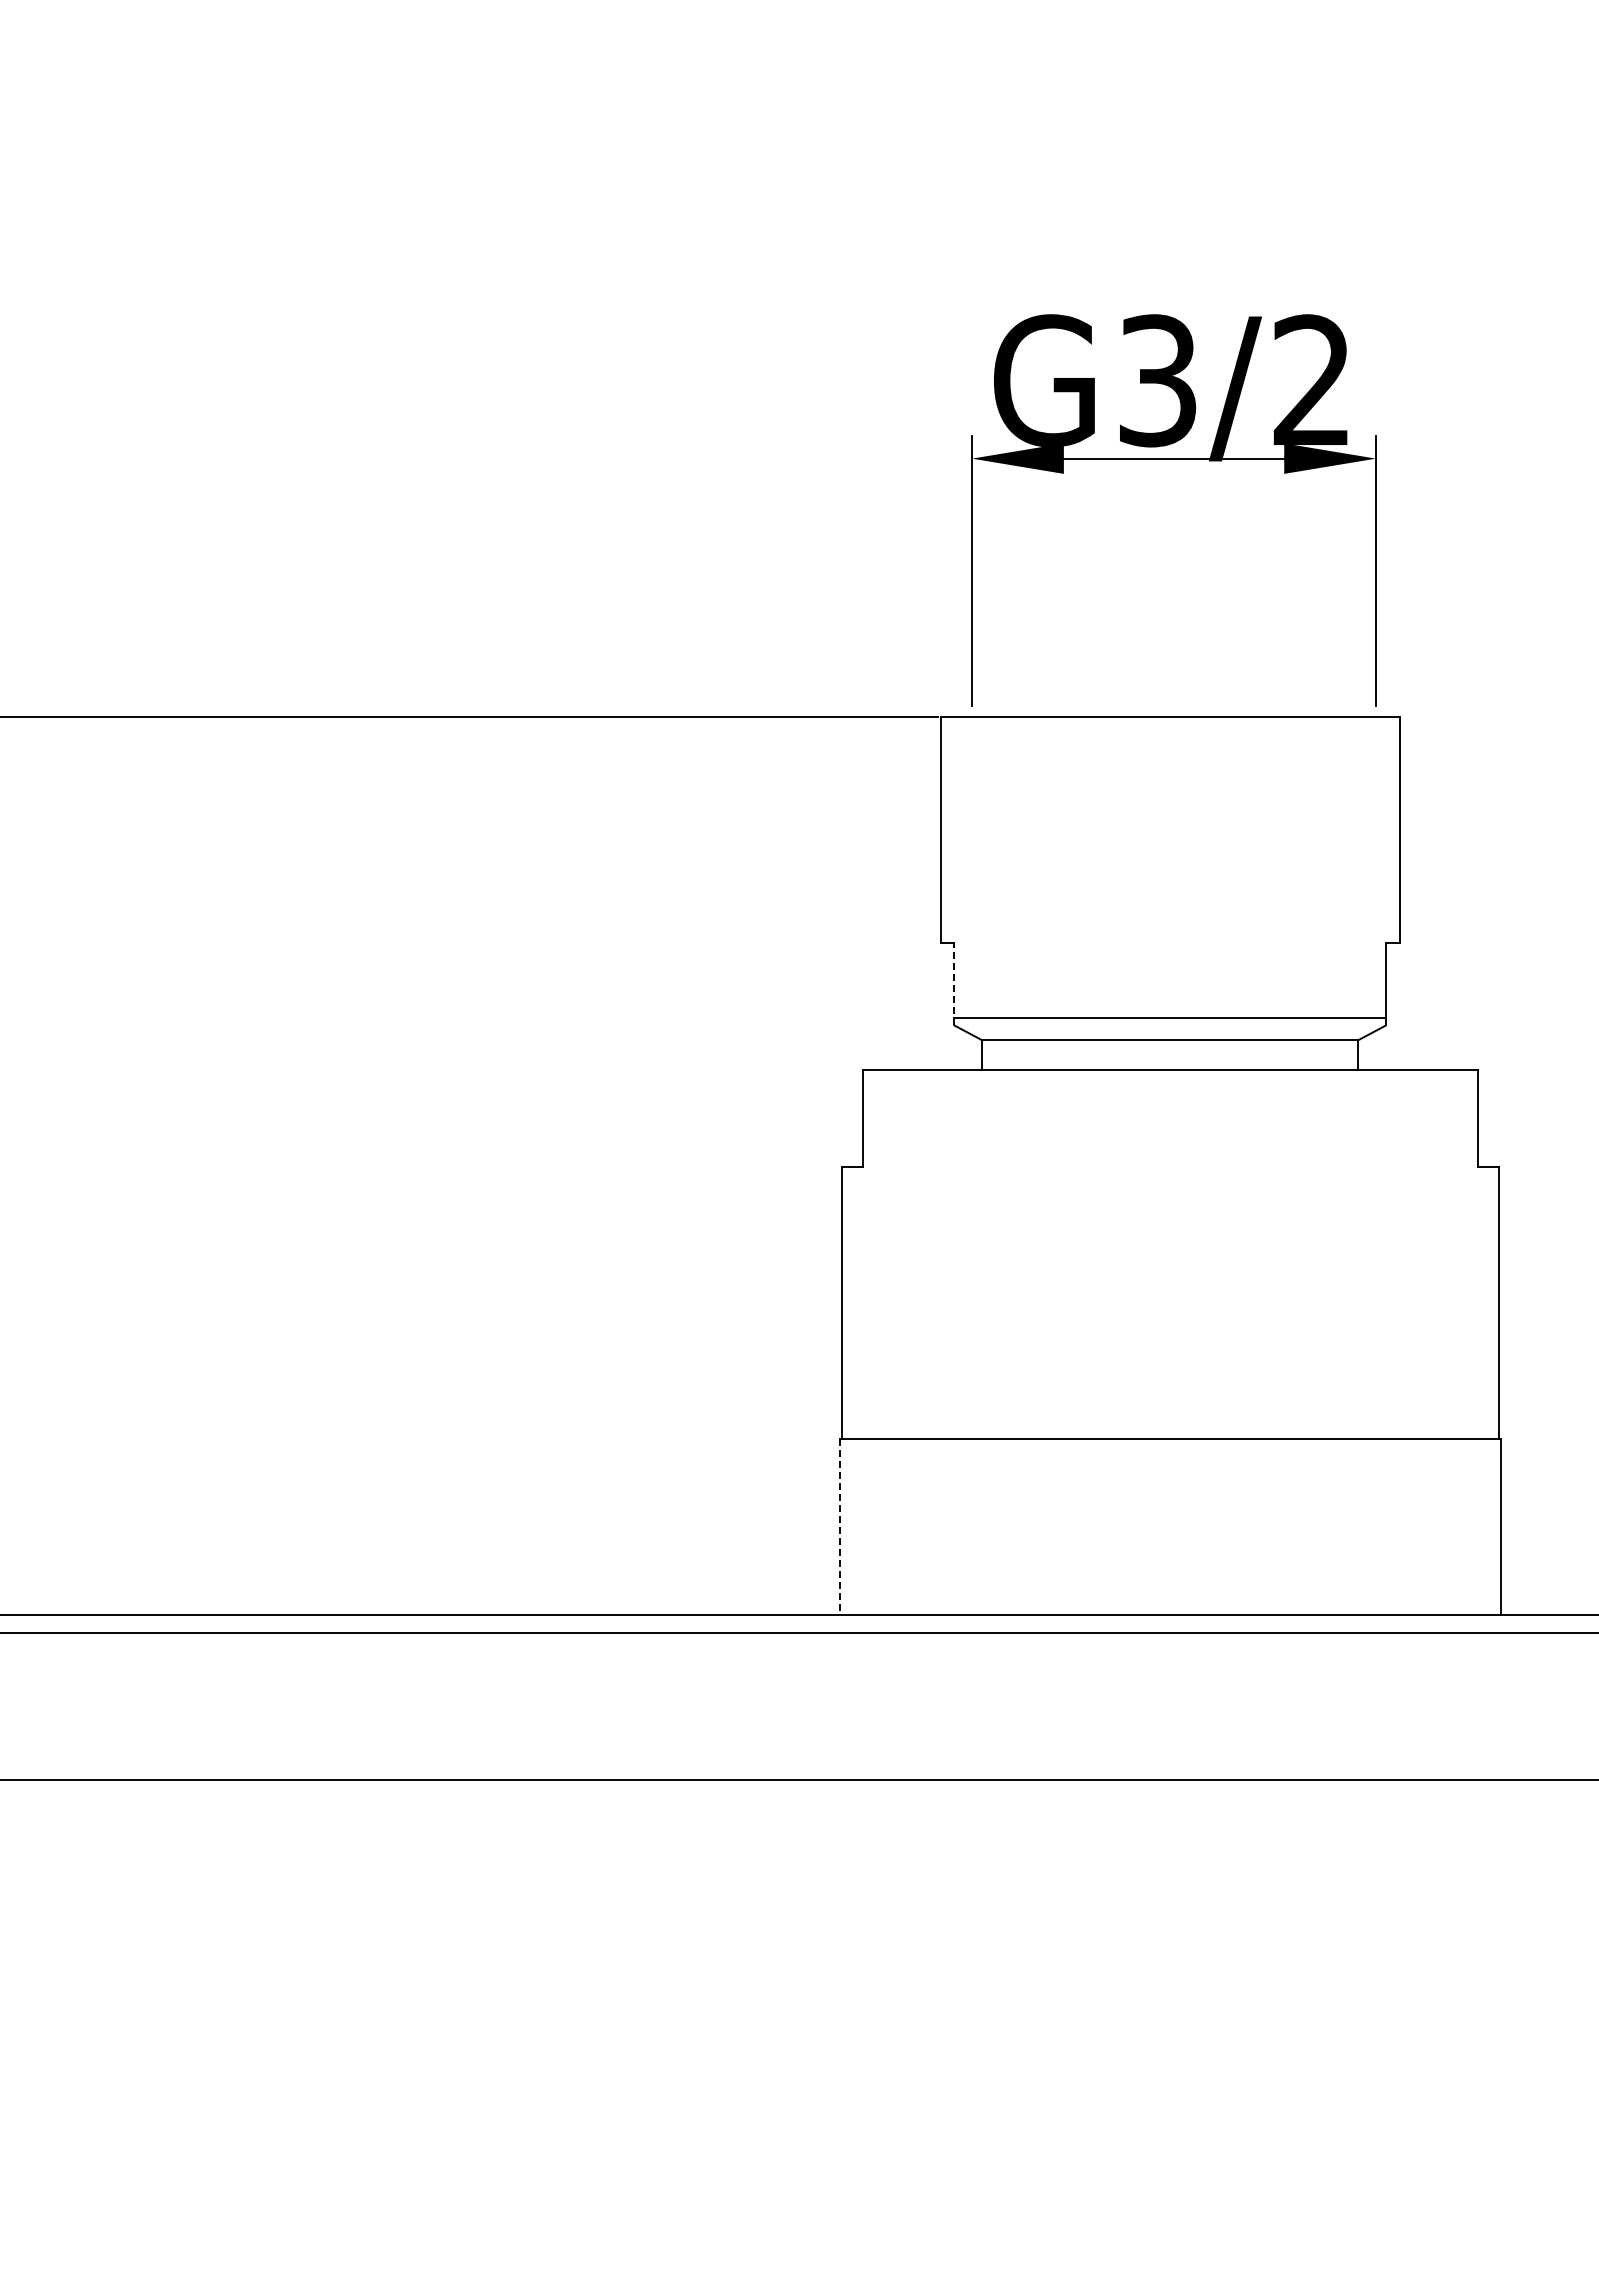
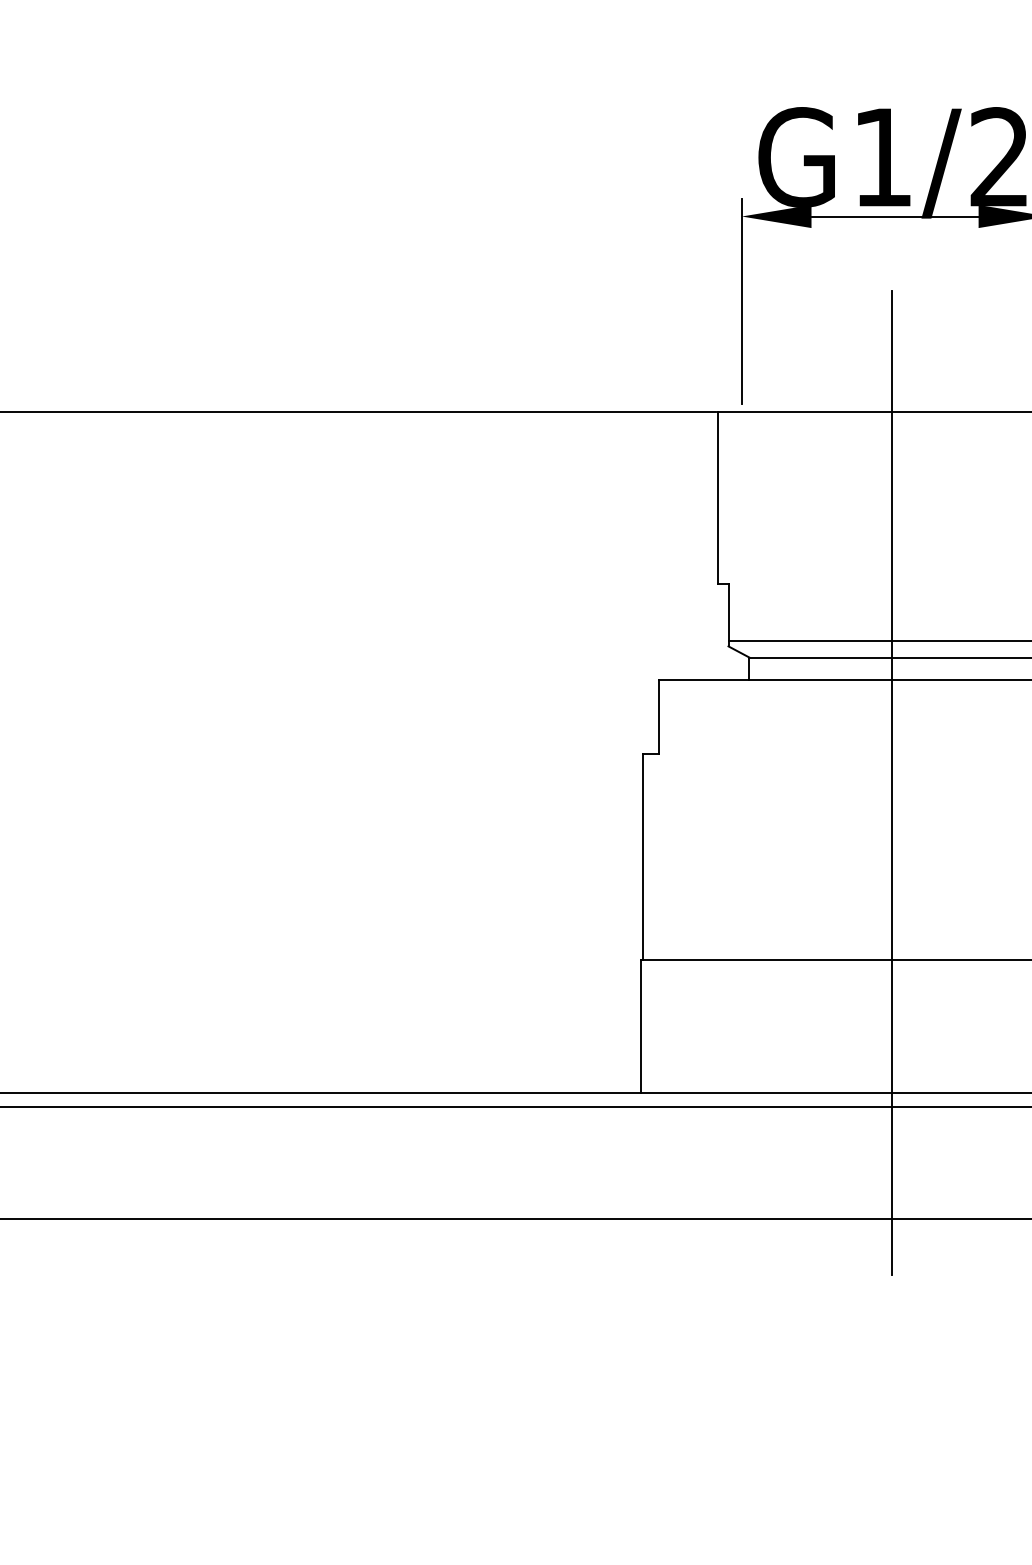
text: (1158, 380) -> (883, 157), G3/2 -> G1/2
line: (954, 983) -> (728, 614), dashed -> solid
line: (1170, 1205) -> (892, 782), added
line: (839, 1527) -> (641, 1027), dashed -> solid

